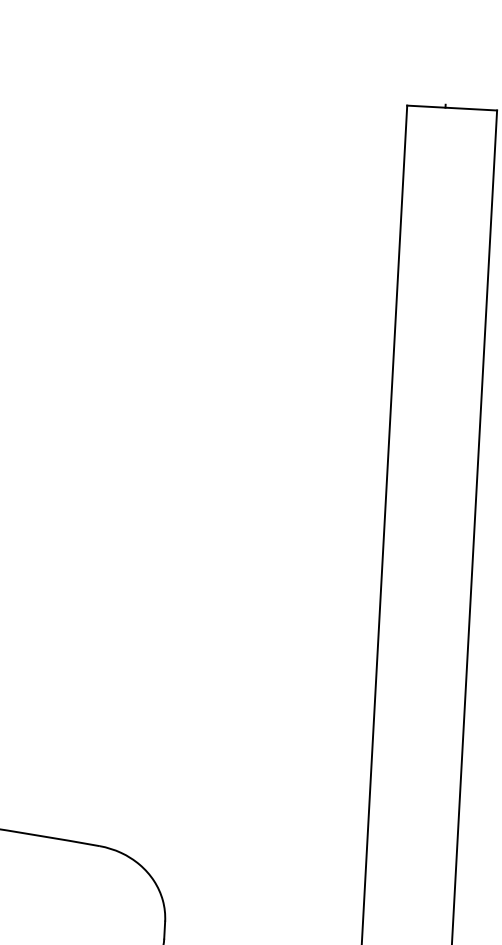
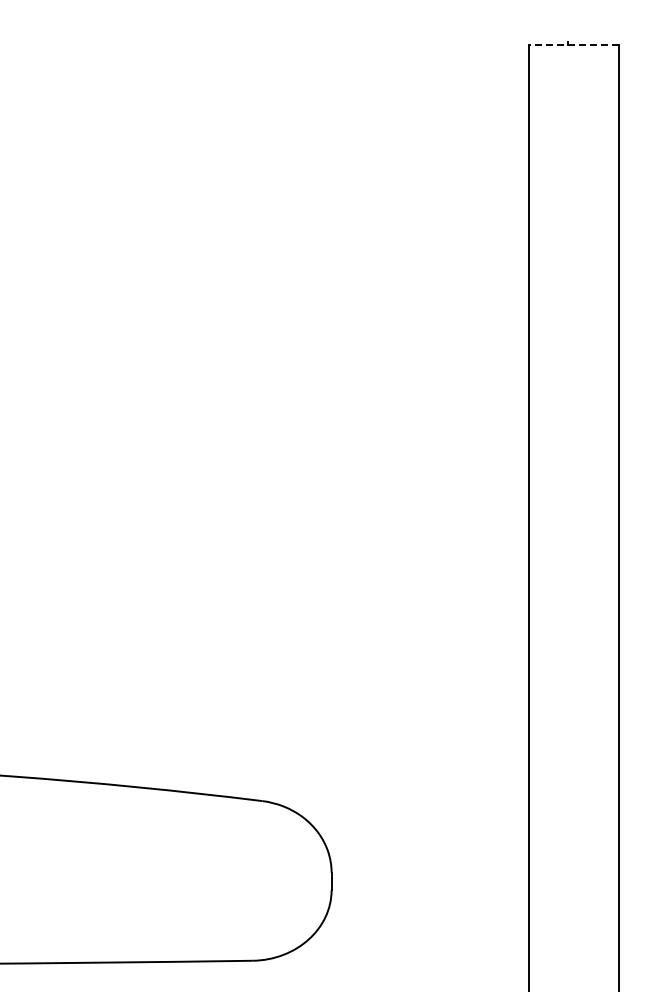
line: (451, 108) -> (573, 45), solid -> dashed

